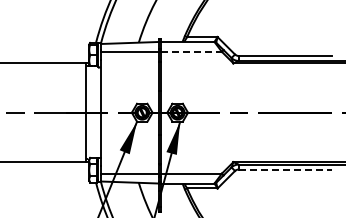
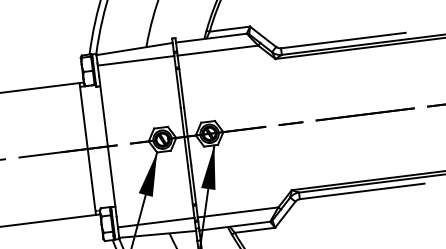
line: (192, 51) -> (219, 50), dashed -> solid
line: (285, 169) -> (362, 191), dashed -> solid

